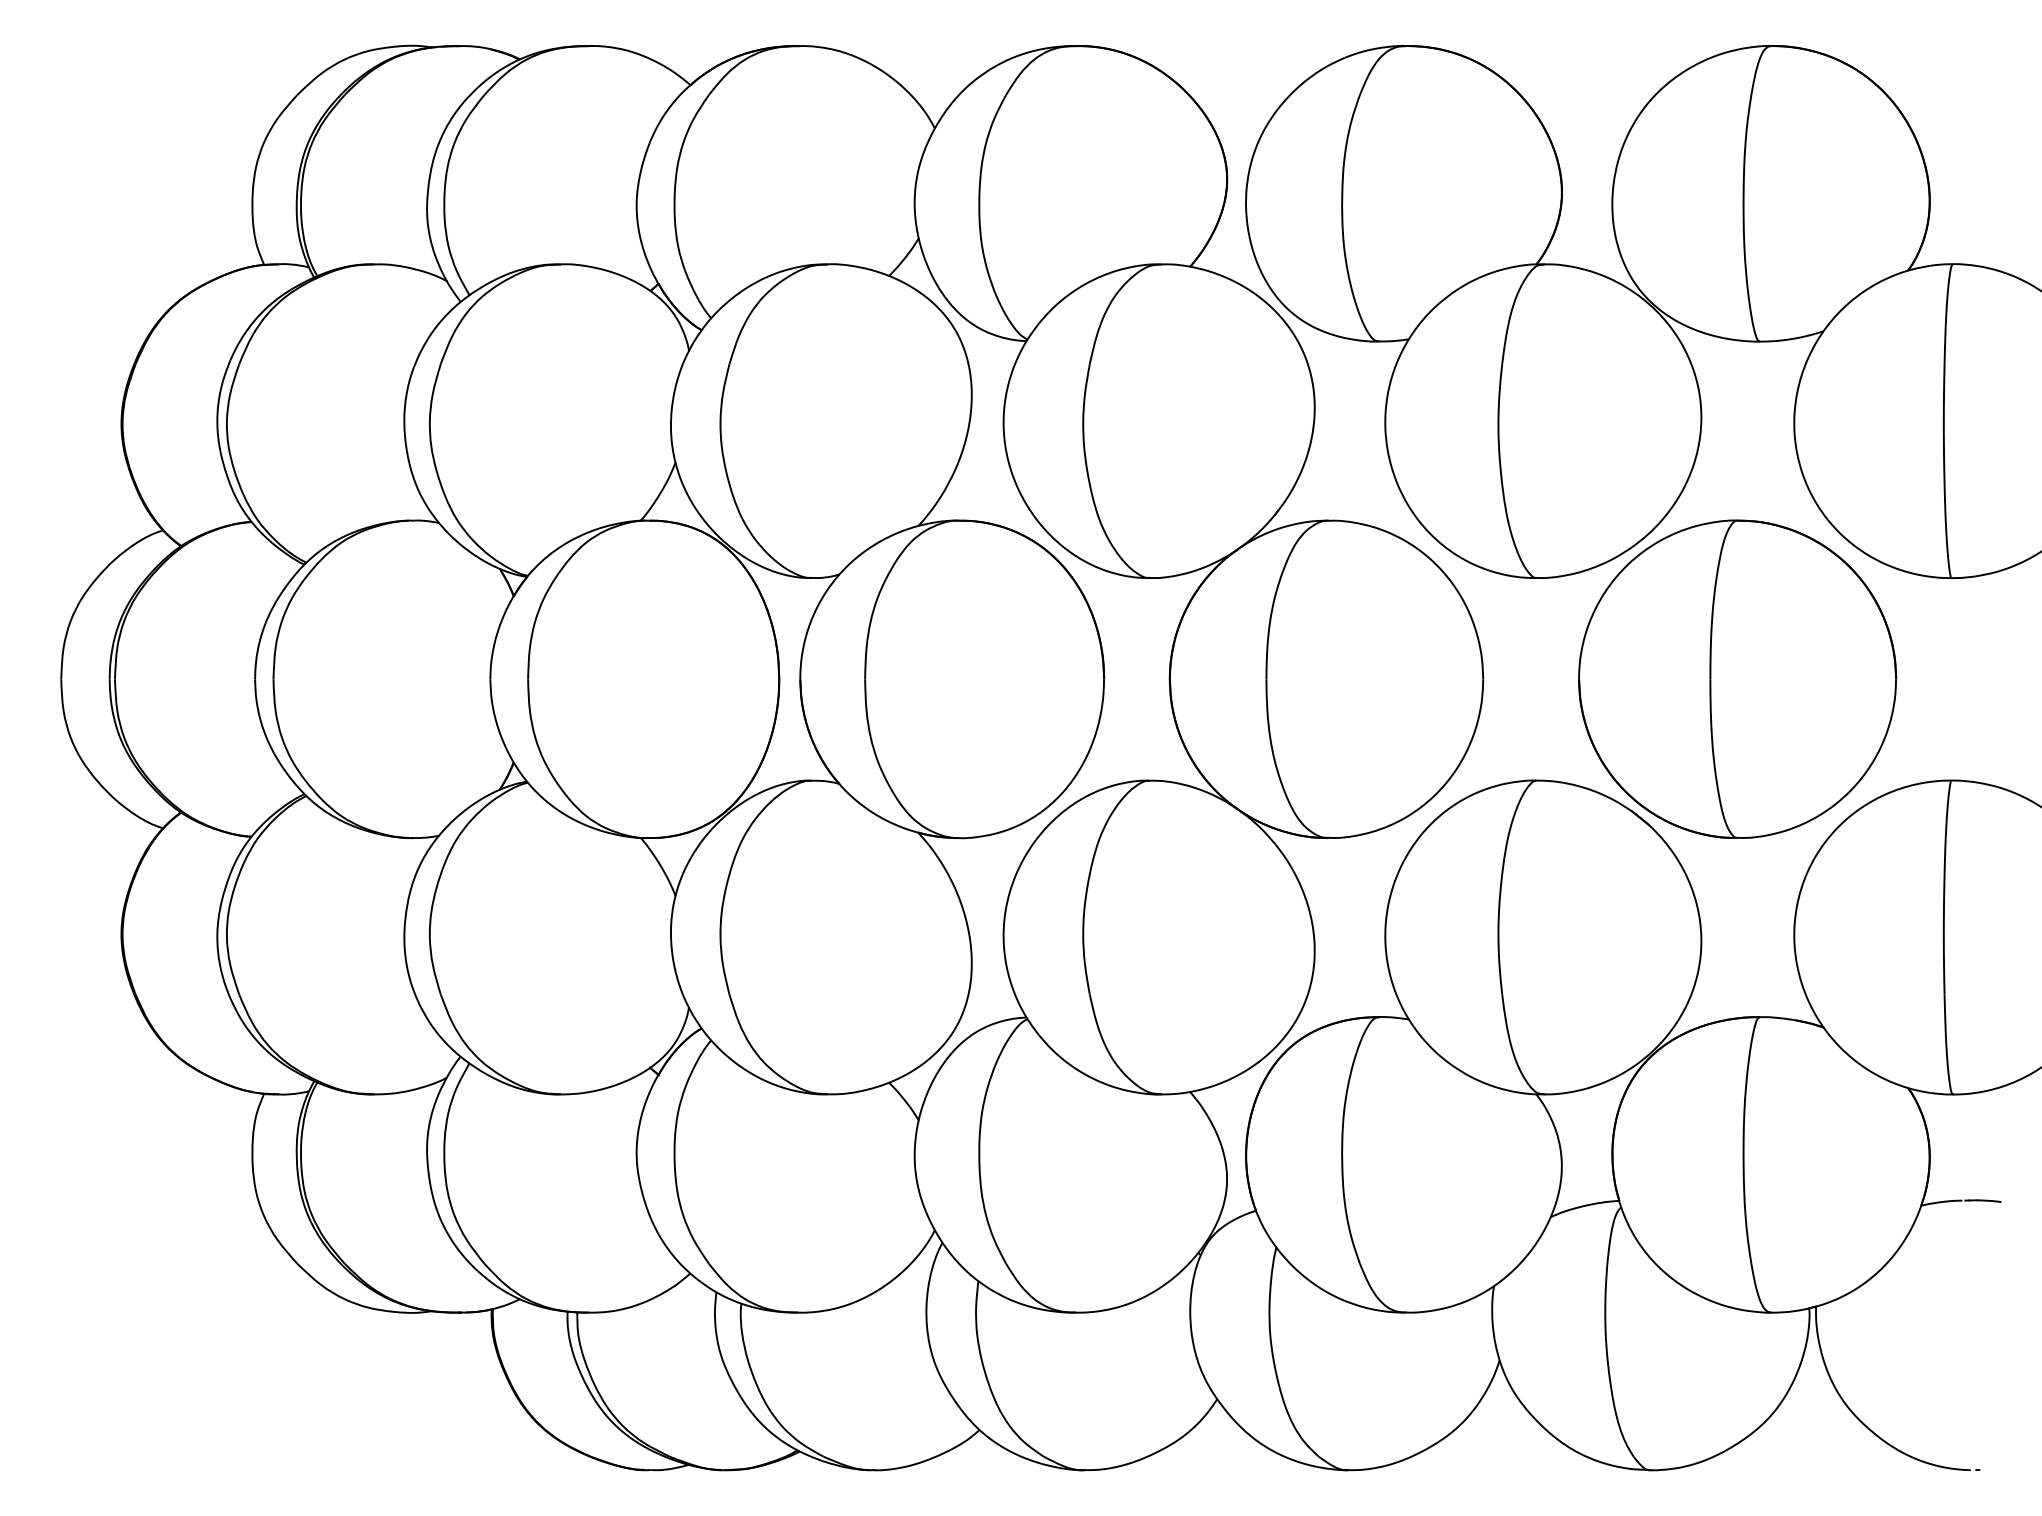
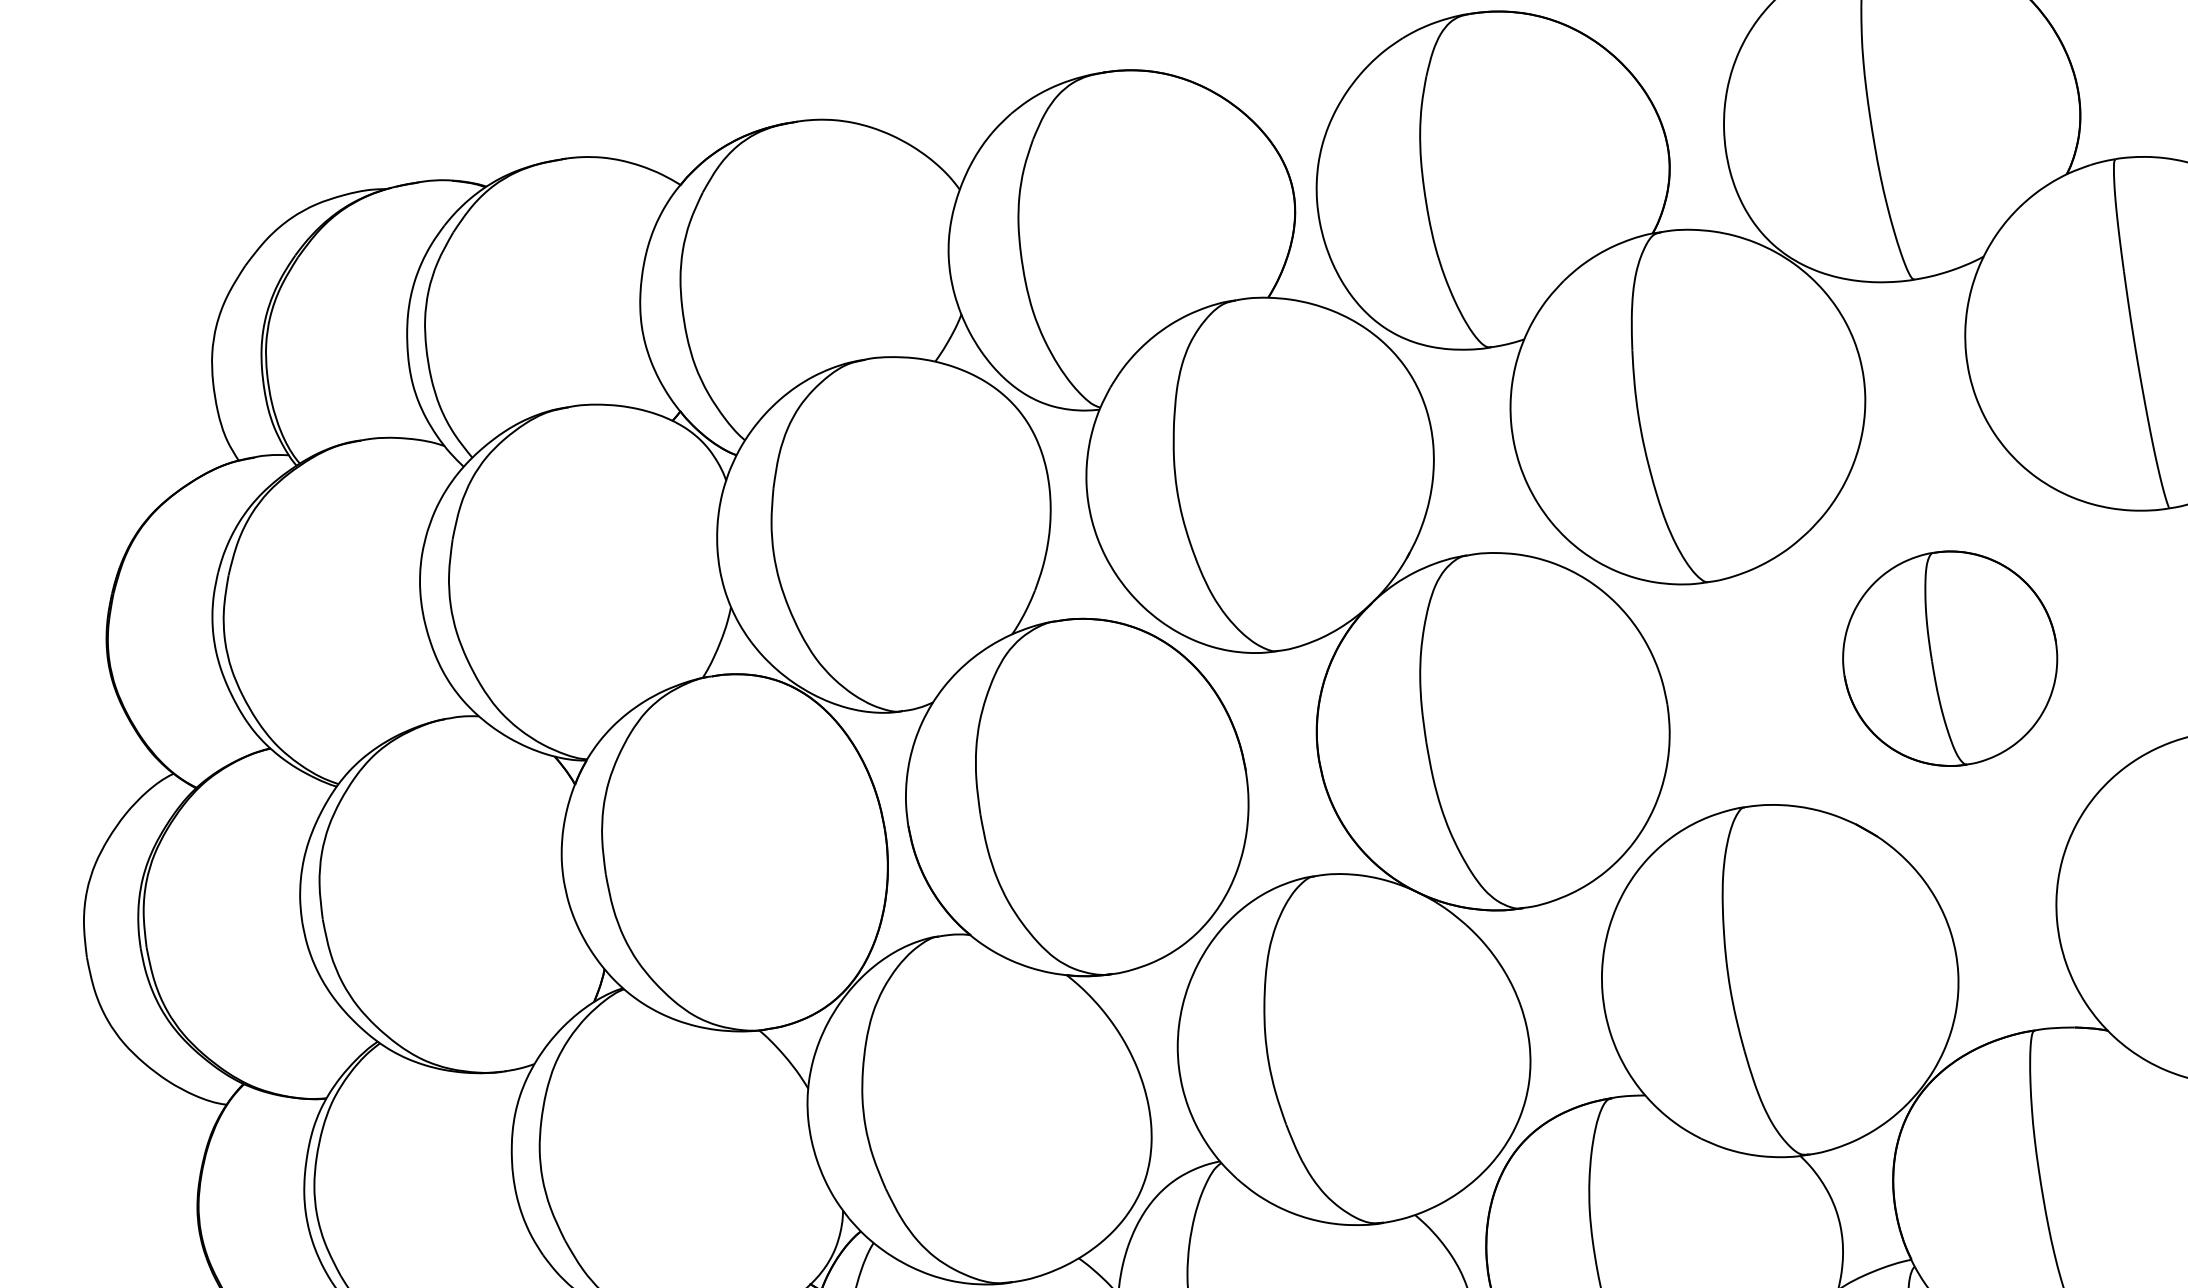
part: (1737, 678) -> (1949, 658), size x0.6

